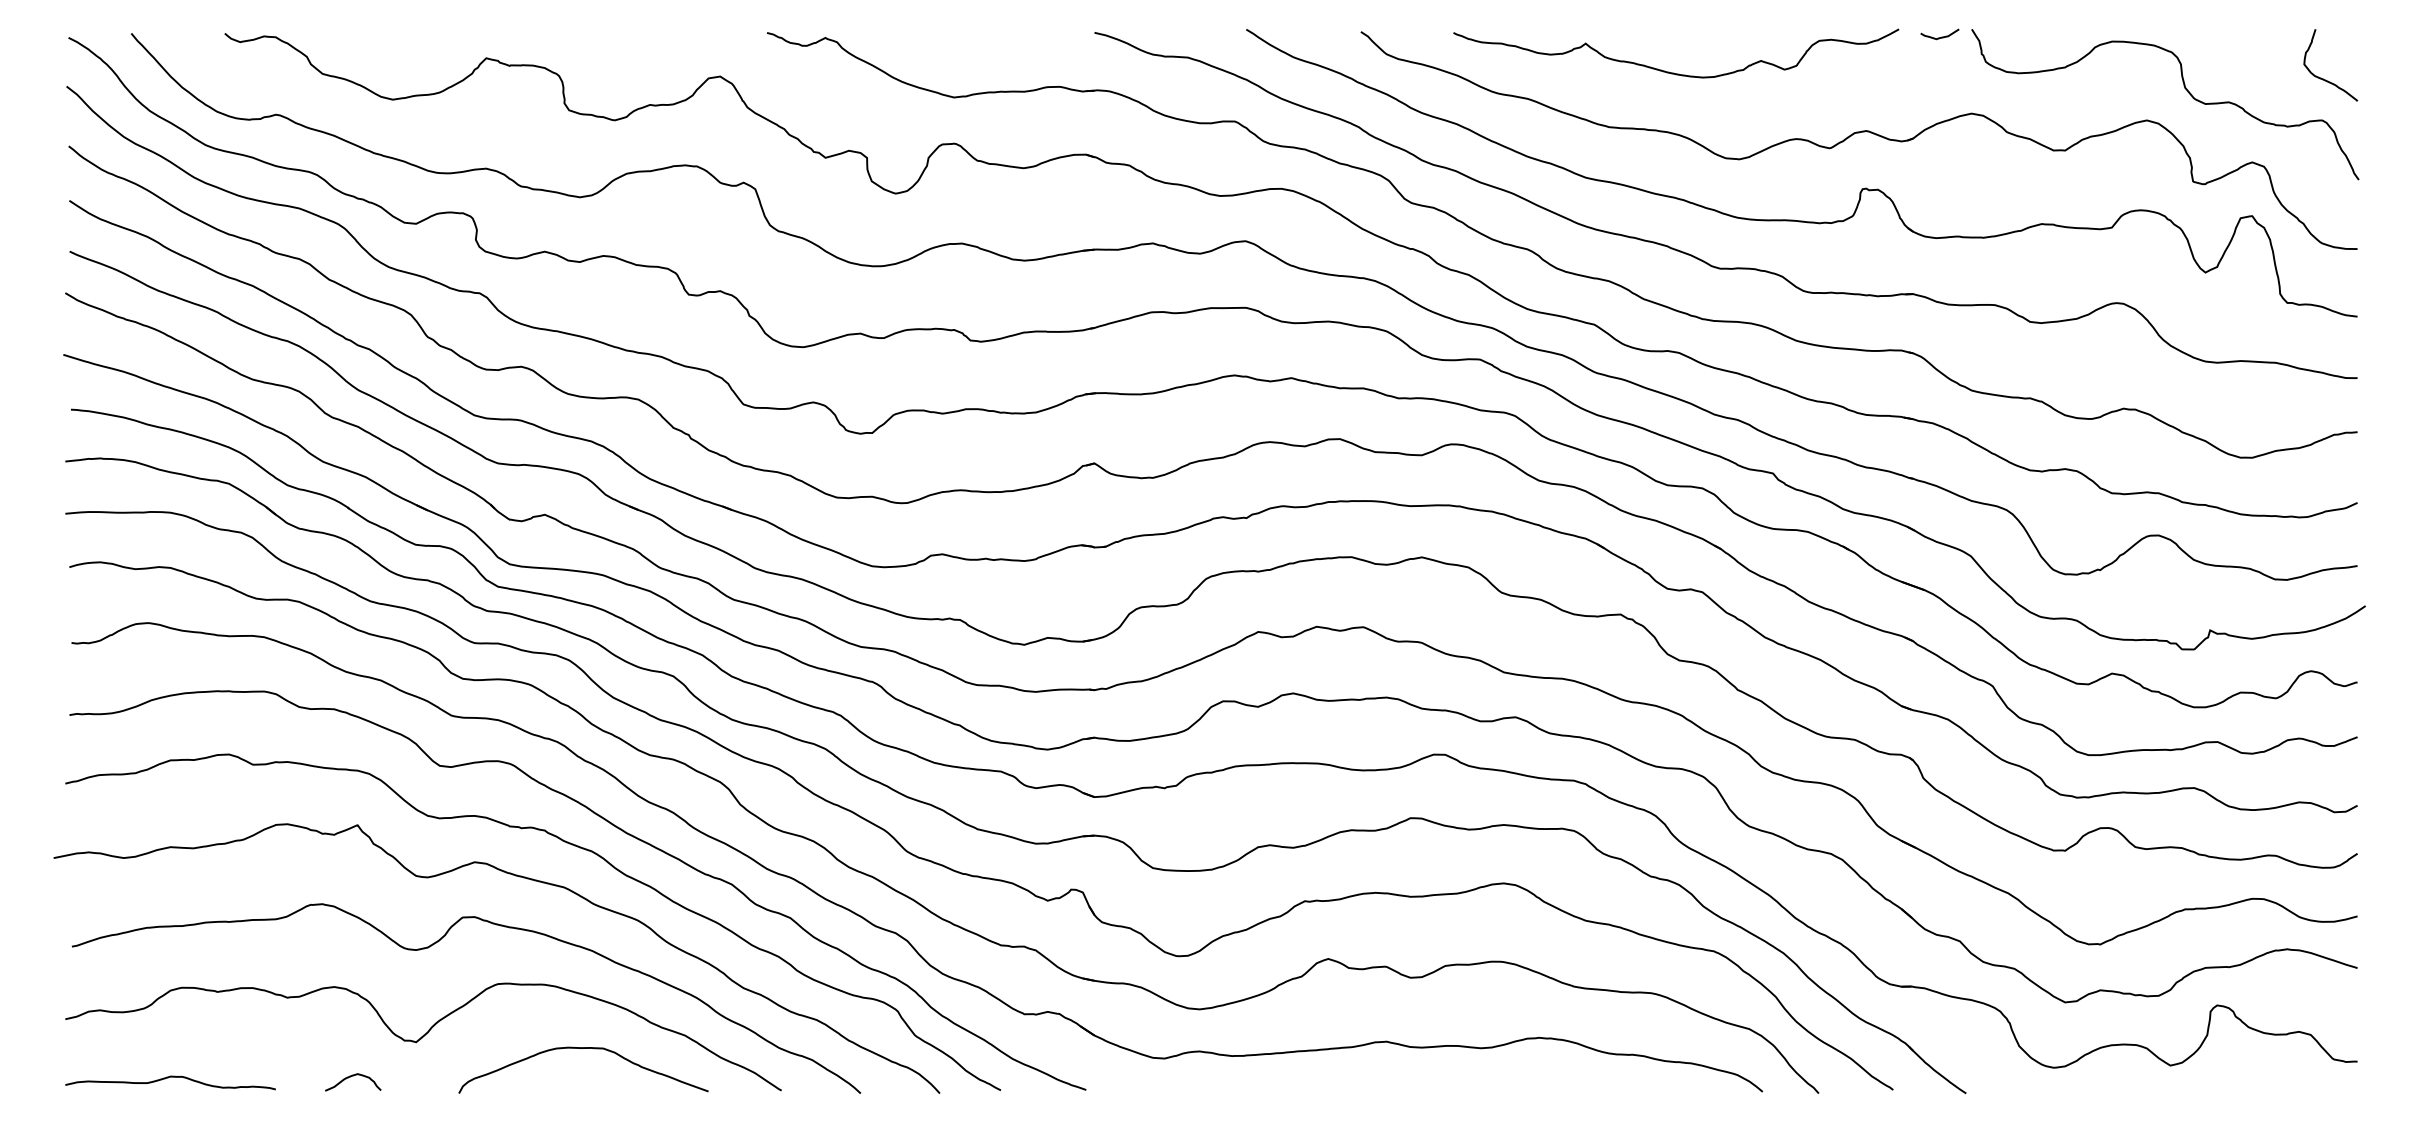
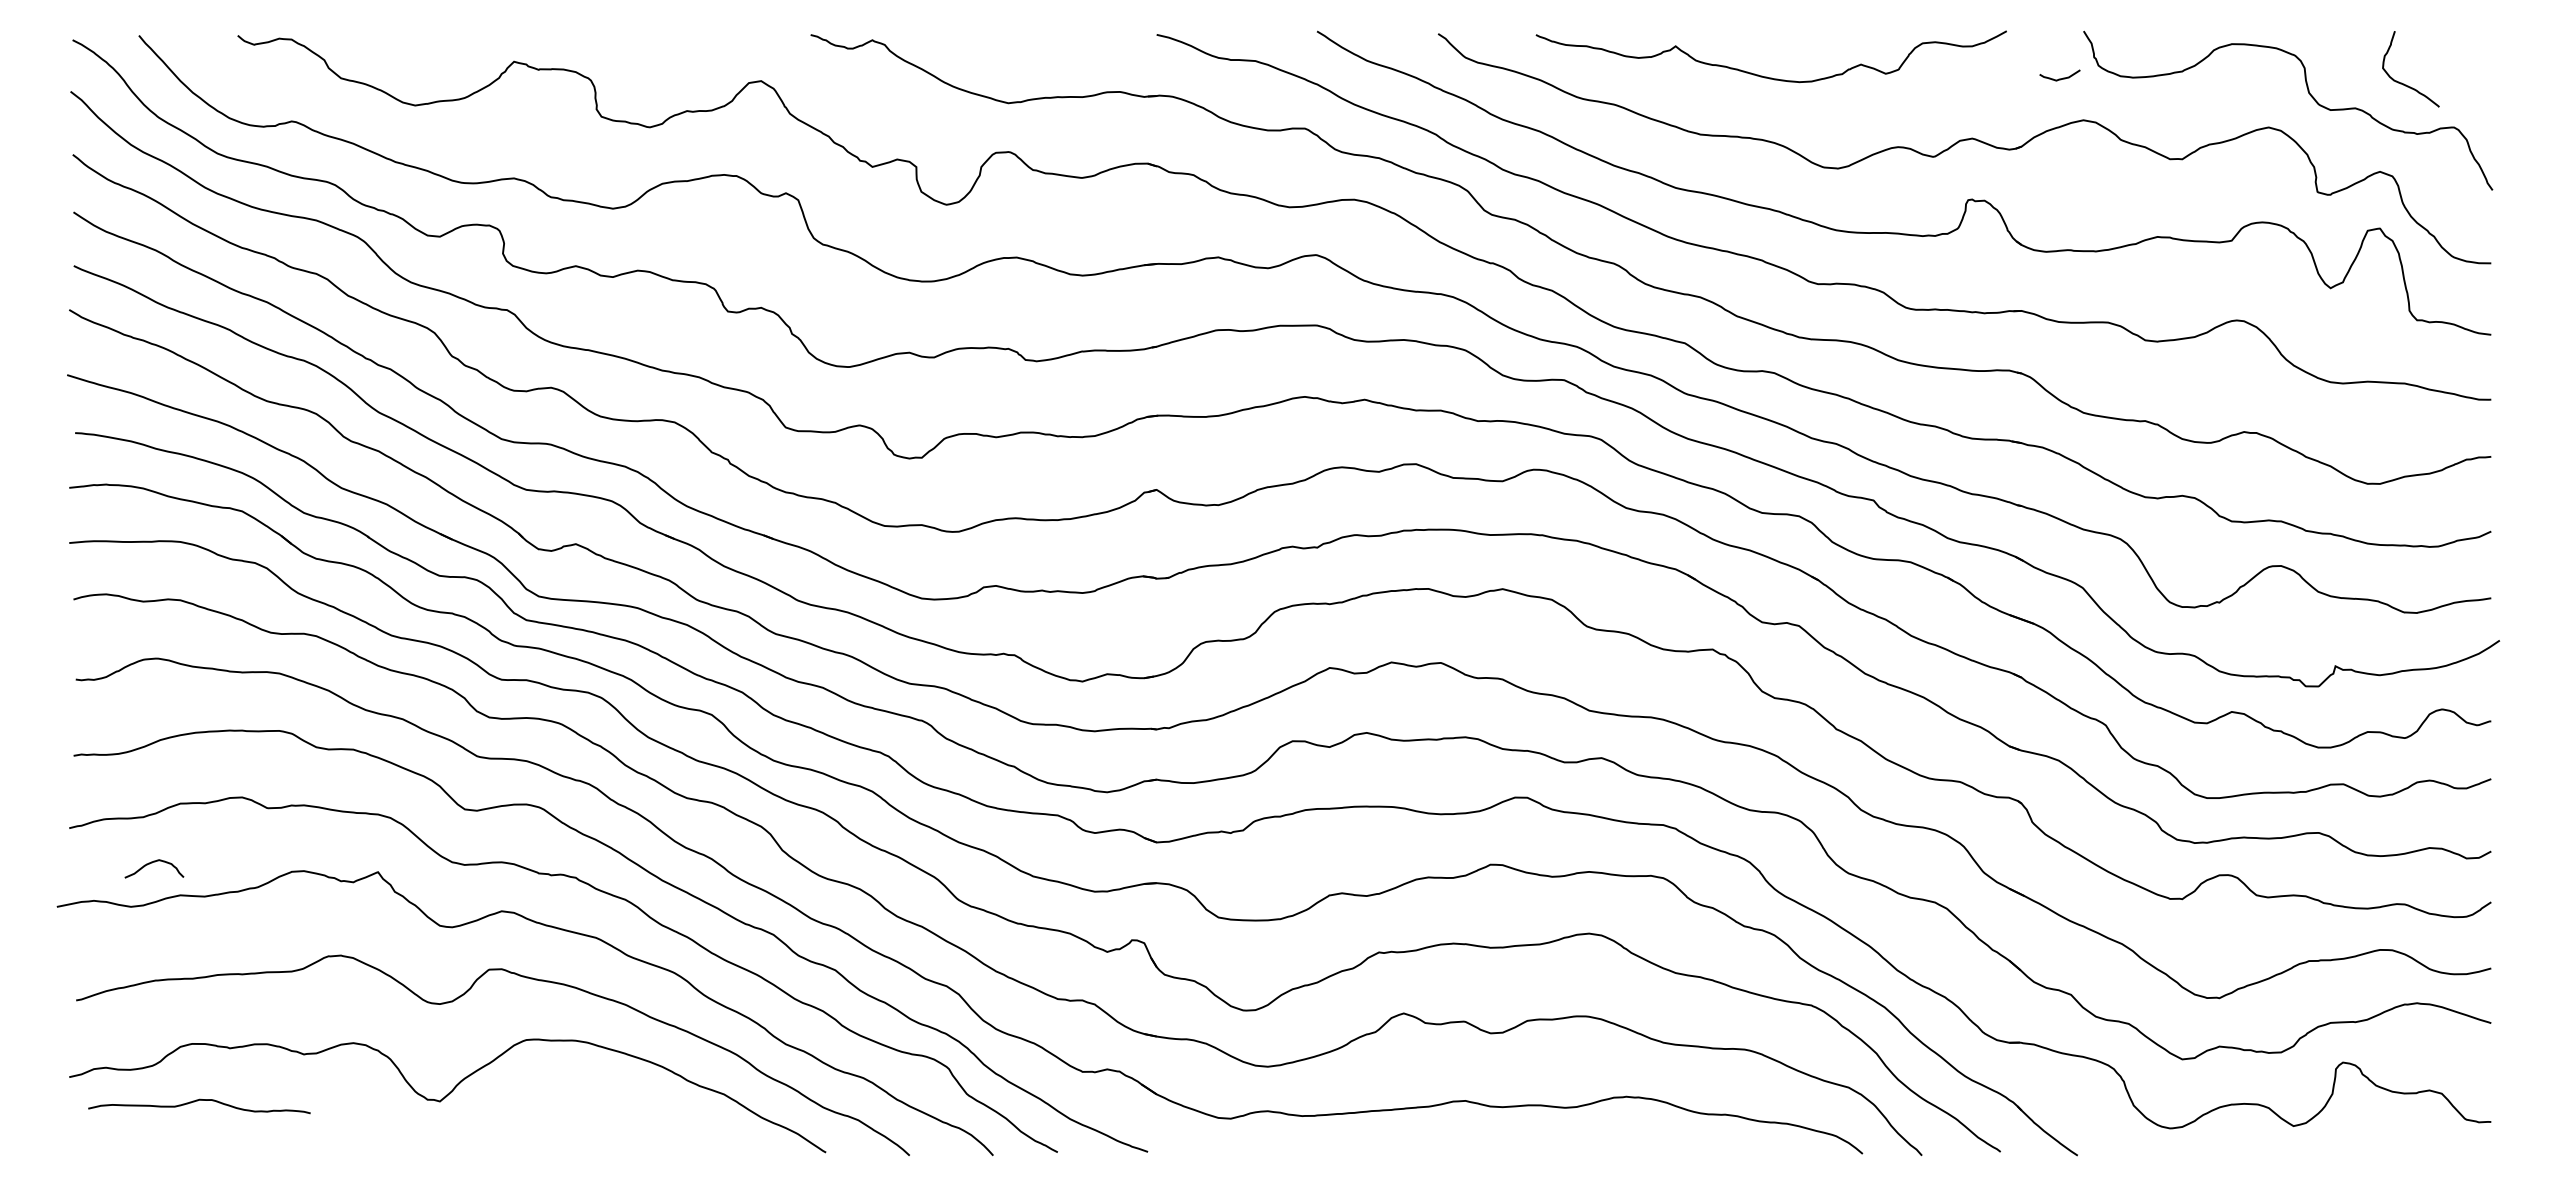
curve: (1939, 37) -> (2059, 78), moved
curve: (2324, 78) -> (2404, 83), moved
curve: (583, 1048) -> (616, 1108), removed
curve: (351, 1077) -> (152, 863), moved
curve: (168, 1078) -> (197, 1101), moved

